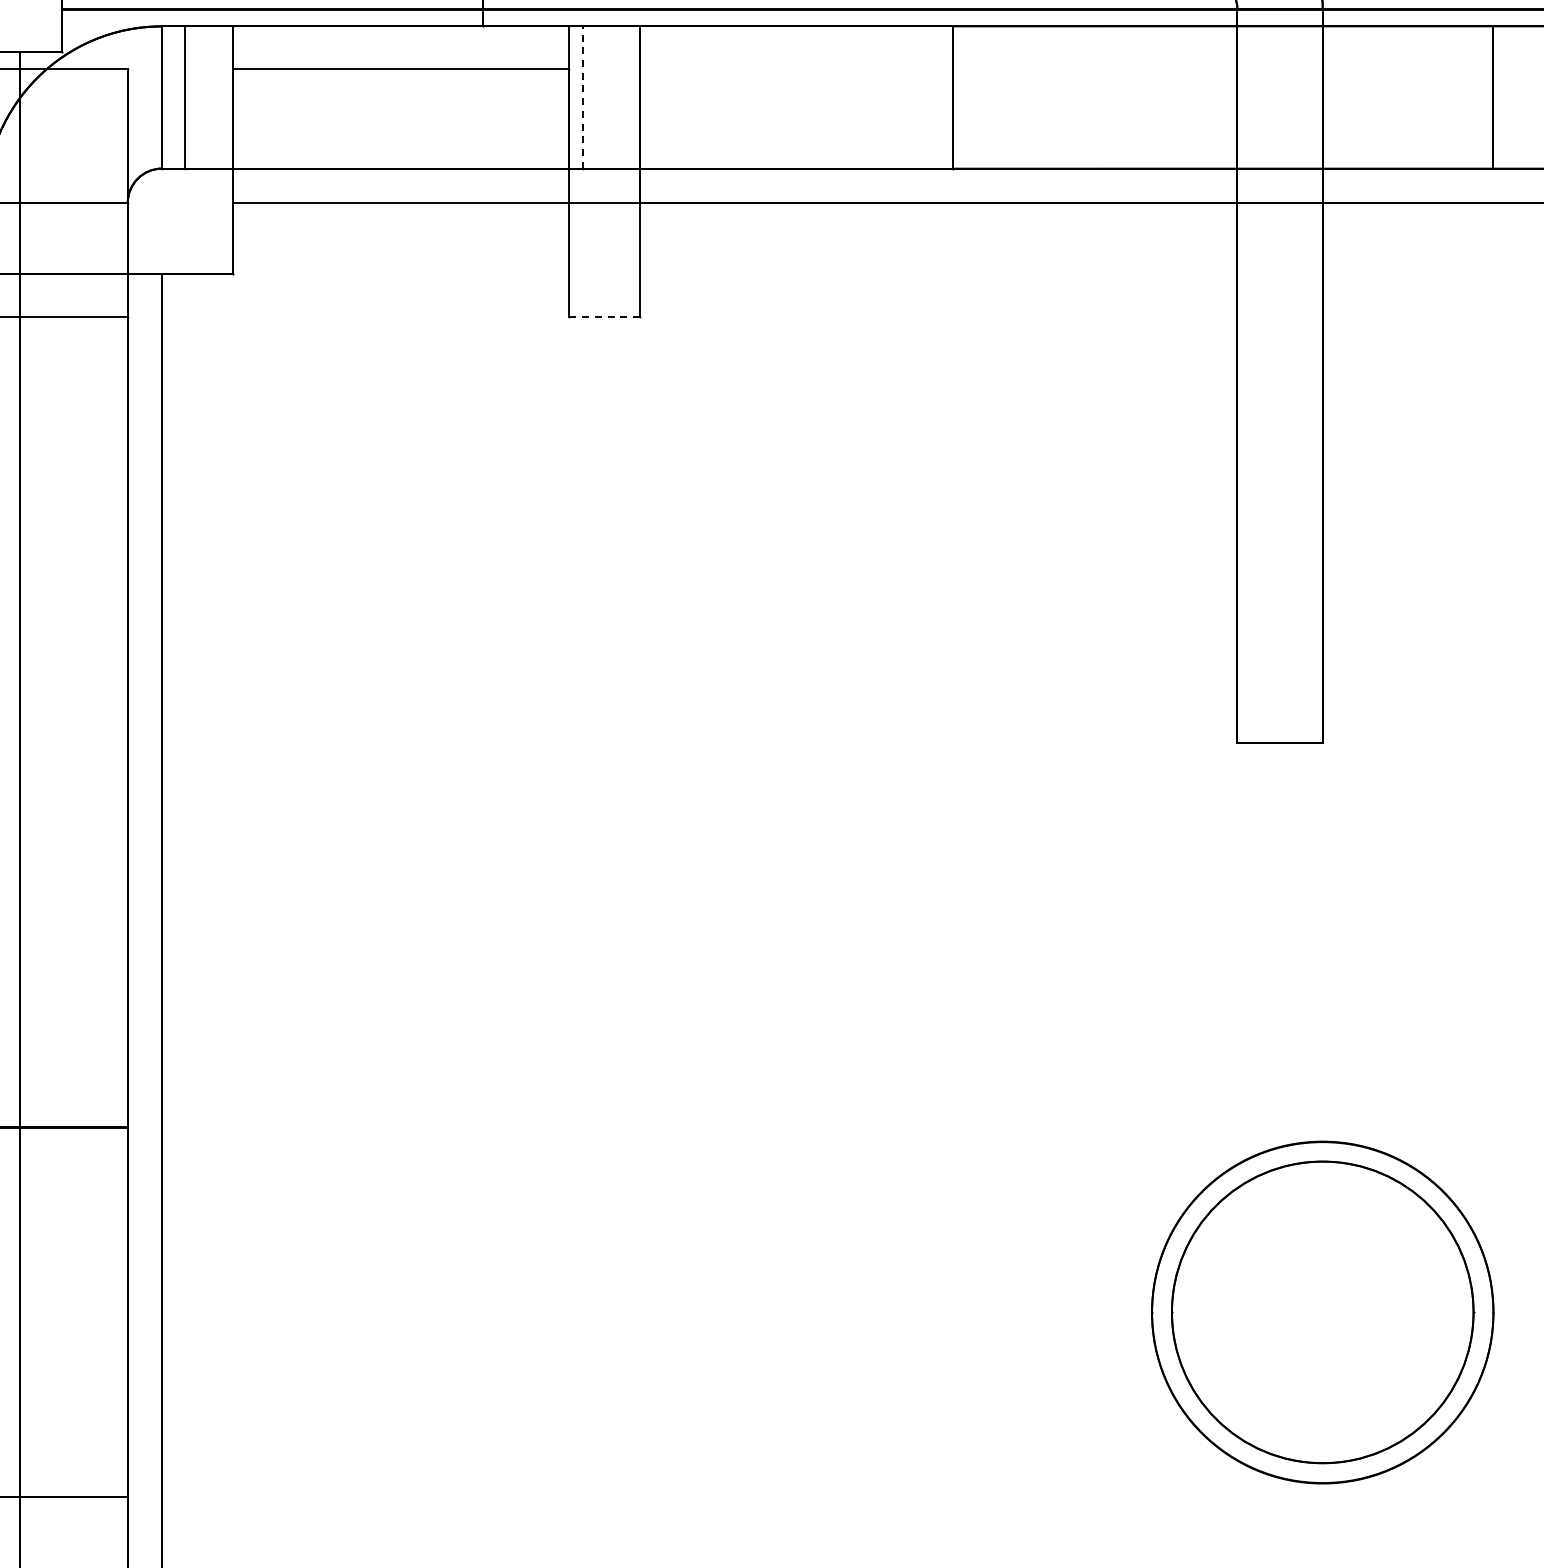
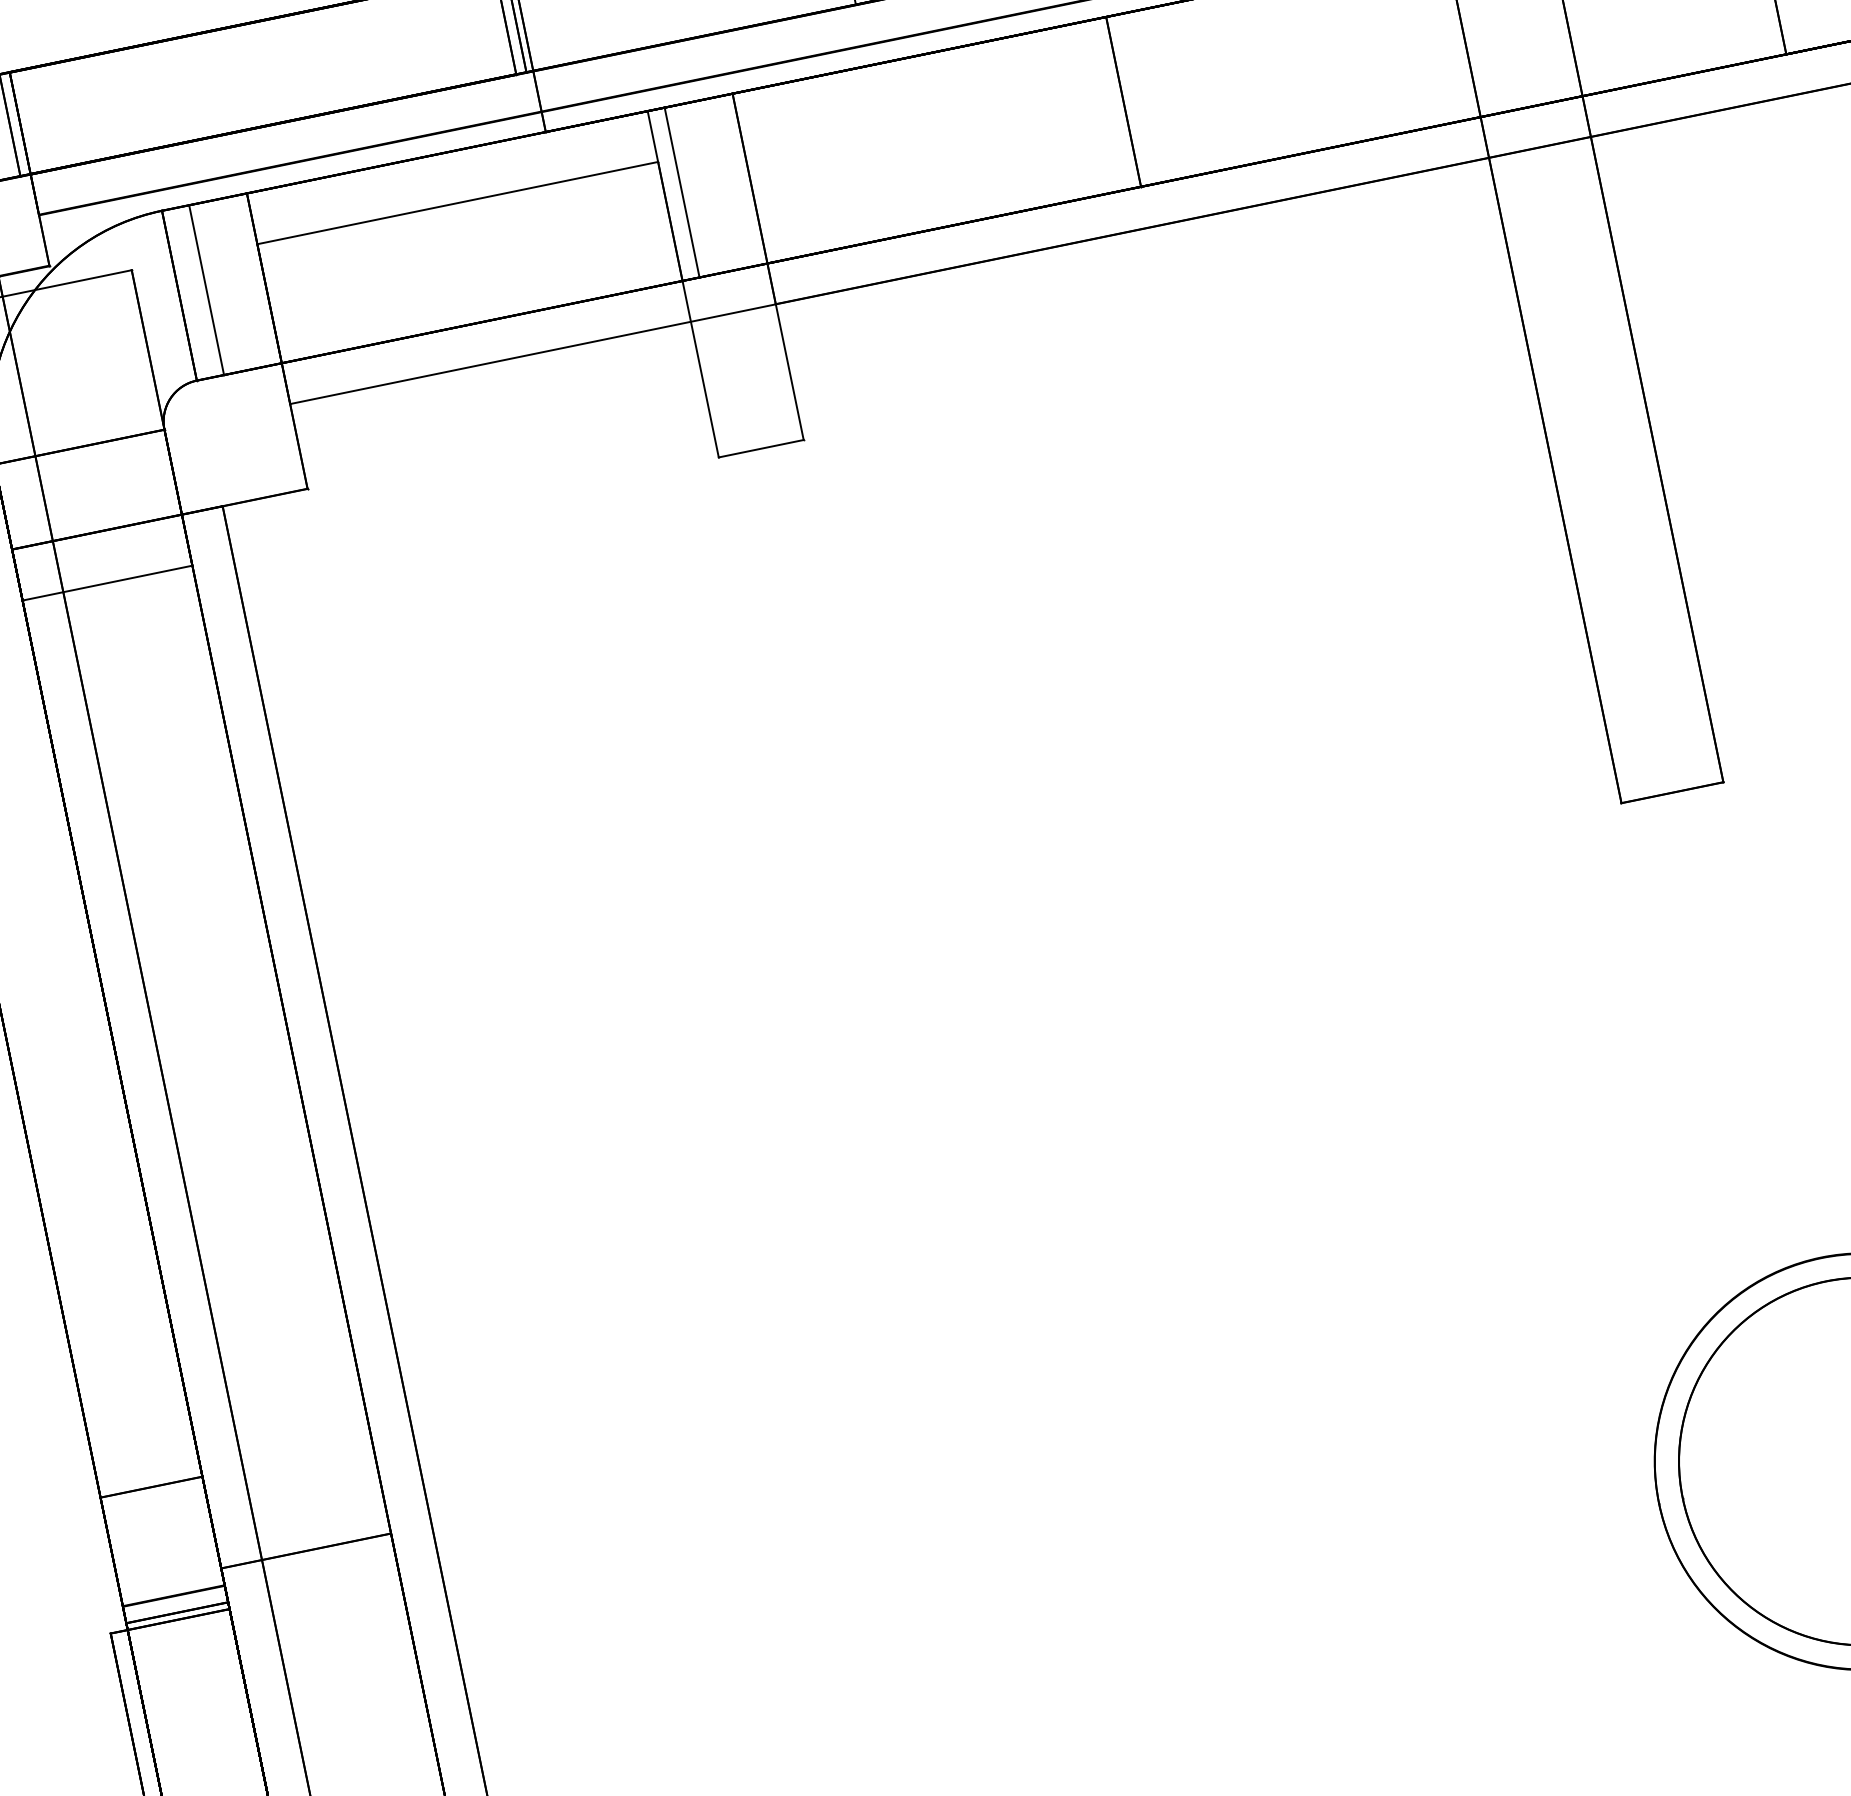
line: (583, 96) -> (682, 191), dashed -> solid
line: (604, 316) -> (761, 448), dashed -> solid

